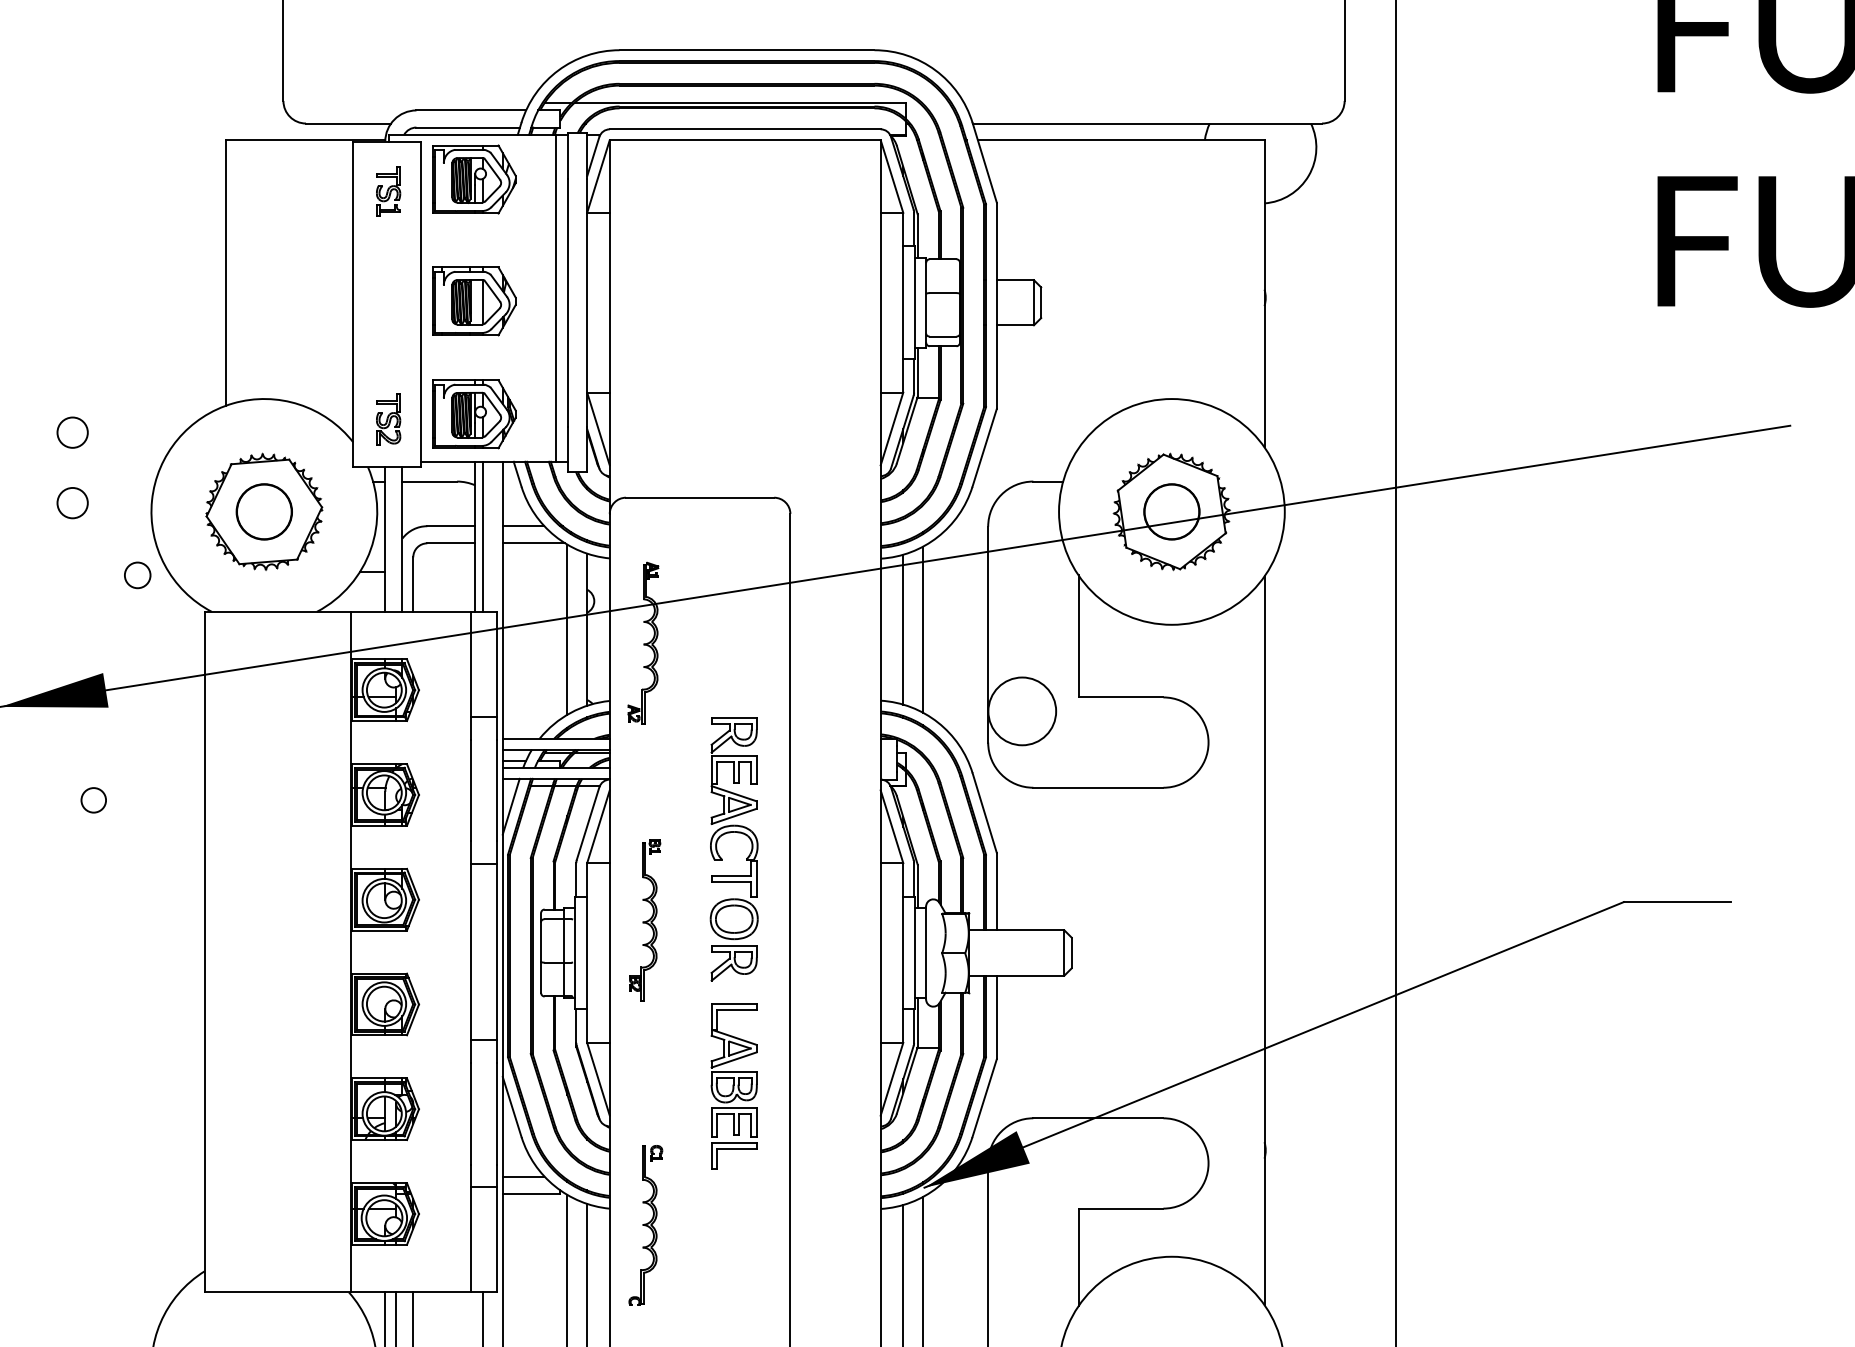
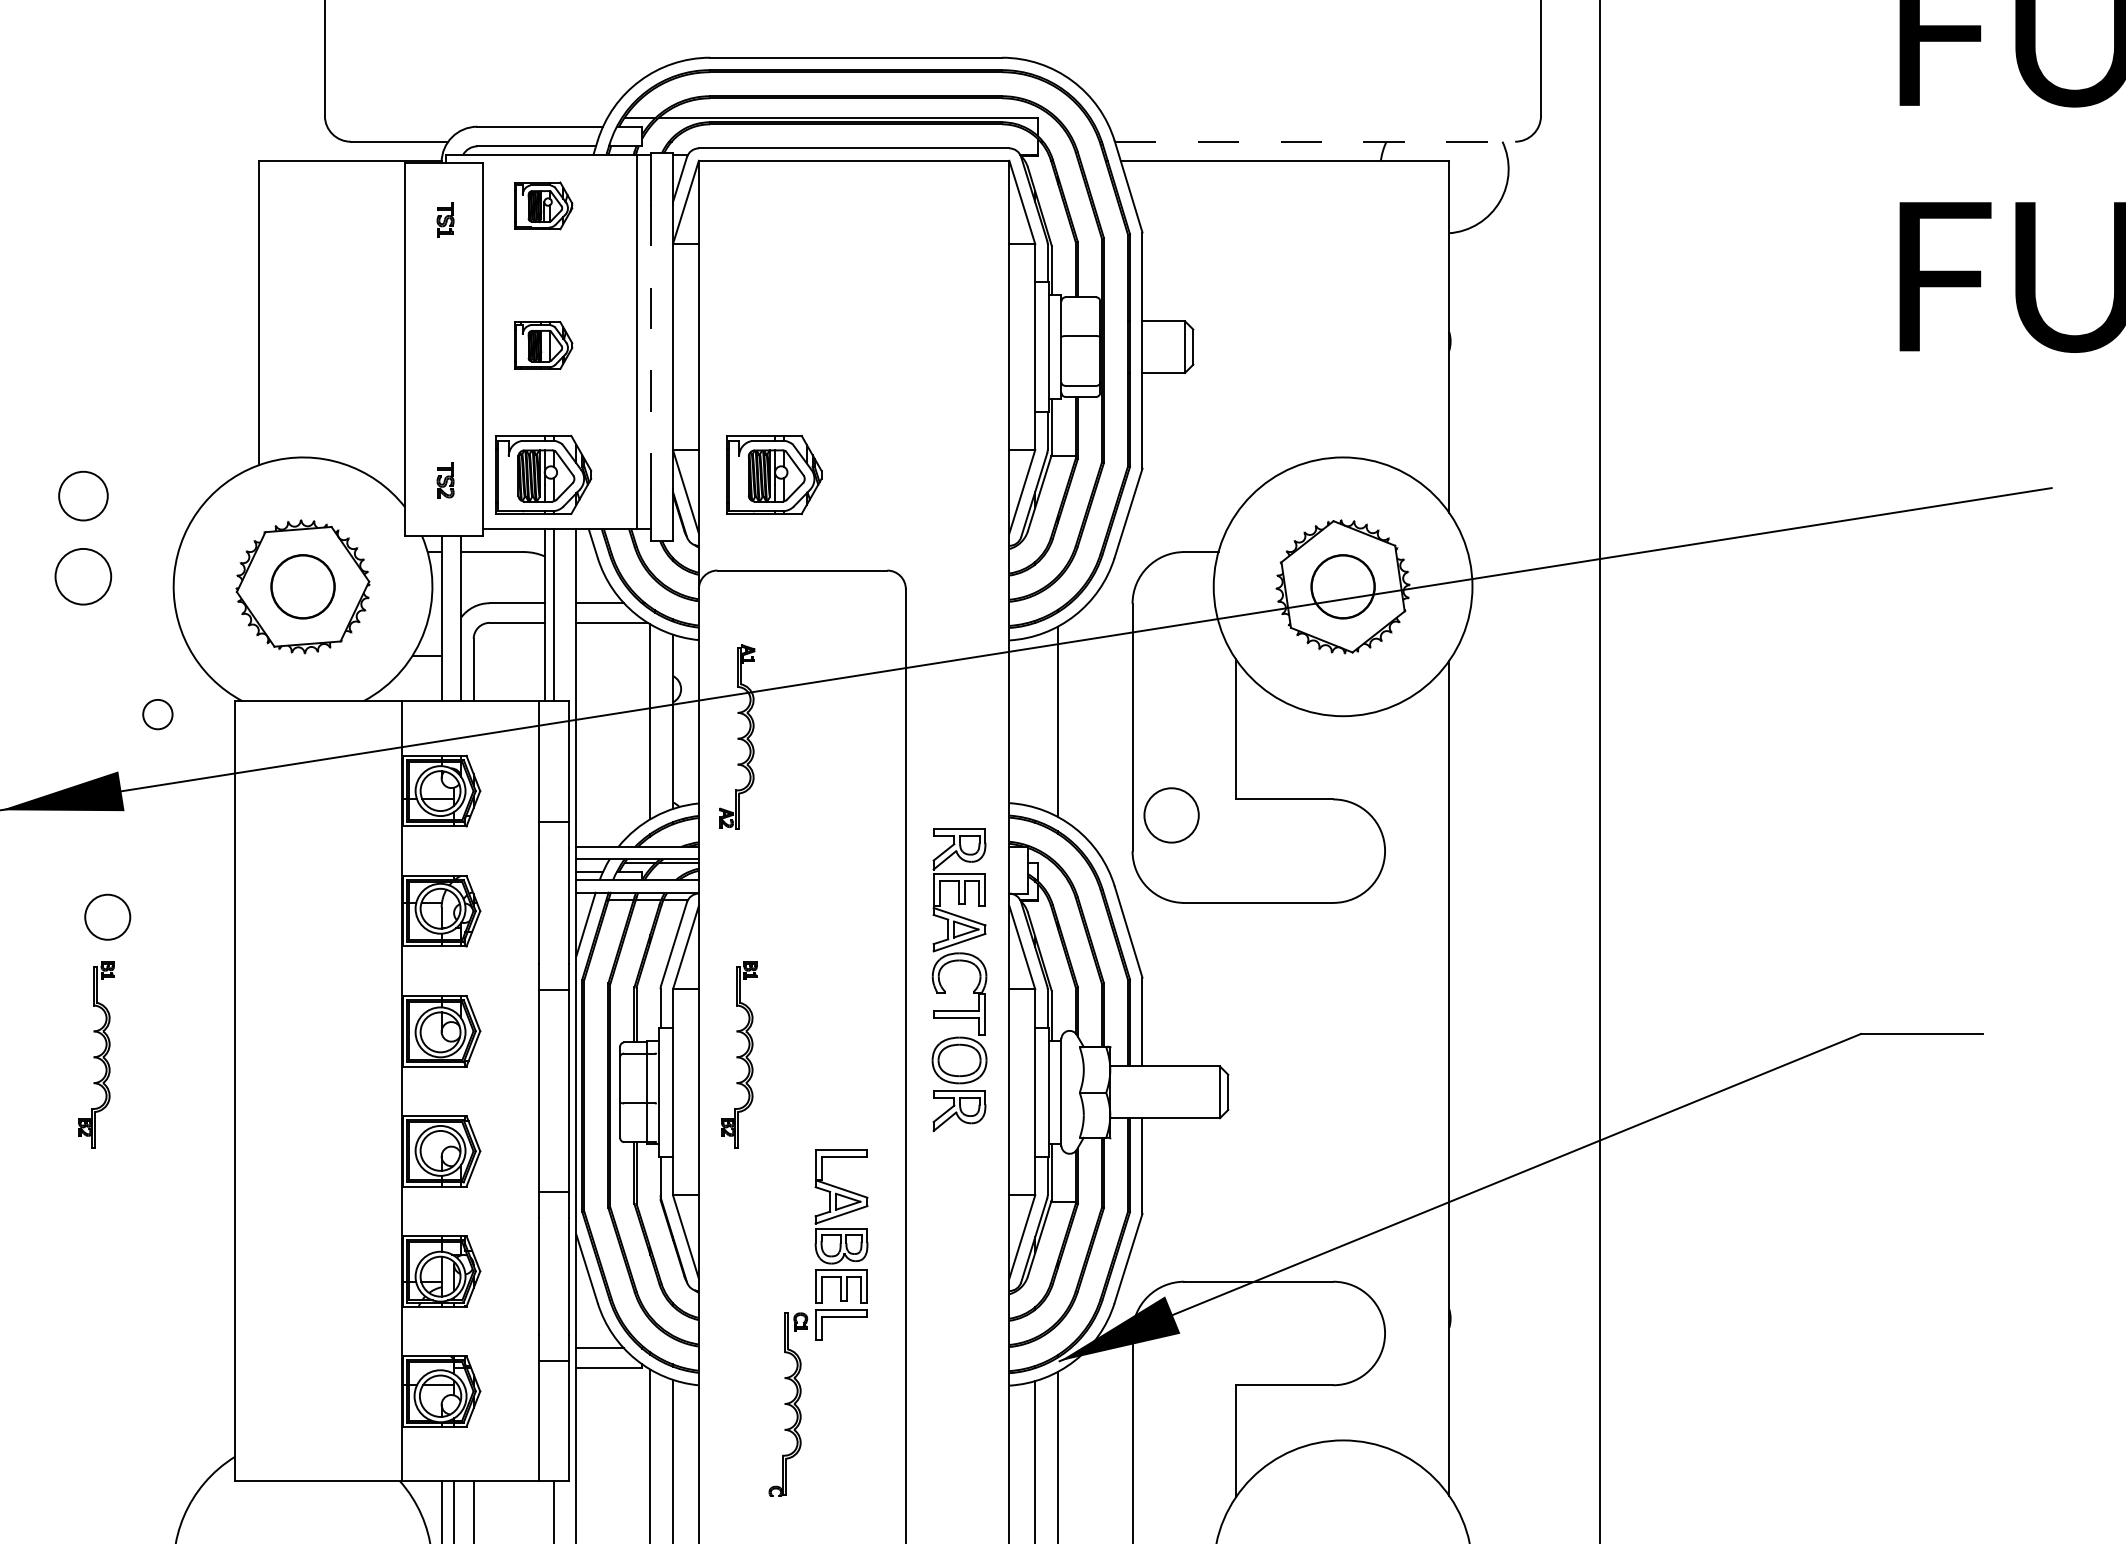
line: (1147, 123) -> (1315, 141), solid -> dashed
part: (474, 179) -> (543, 205), size x0.6
part: (388, 191) -> (445, 219), size x0.6
part: (474, 301) -> (543, 345), size x0.6
line: (568, 303) -> (651, 347), solid -> dashed
part: (675, 414) -> (774, 475), added
part: (388, 419) -> (445, 480), size x0.6
circle: (72, 432) -> (83, 495), size x1.4
circle: (72, 502) -> (83, 576), size x1.6
circle: (137, 575) -> (157, 714), moved
line: (903, 629) -> (1035, 721), removed
circle: (1022, 711) -> (1171, 815), size x0.7
circle: (93, 800) -> (107, 917), size x1.6
part: (722, 858) -> (946, 990), moved
part: (84, 920) -> (96, 1055), added
part: (645, 1225) -> (787, 1404), moved

